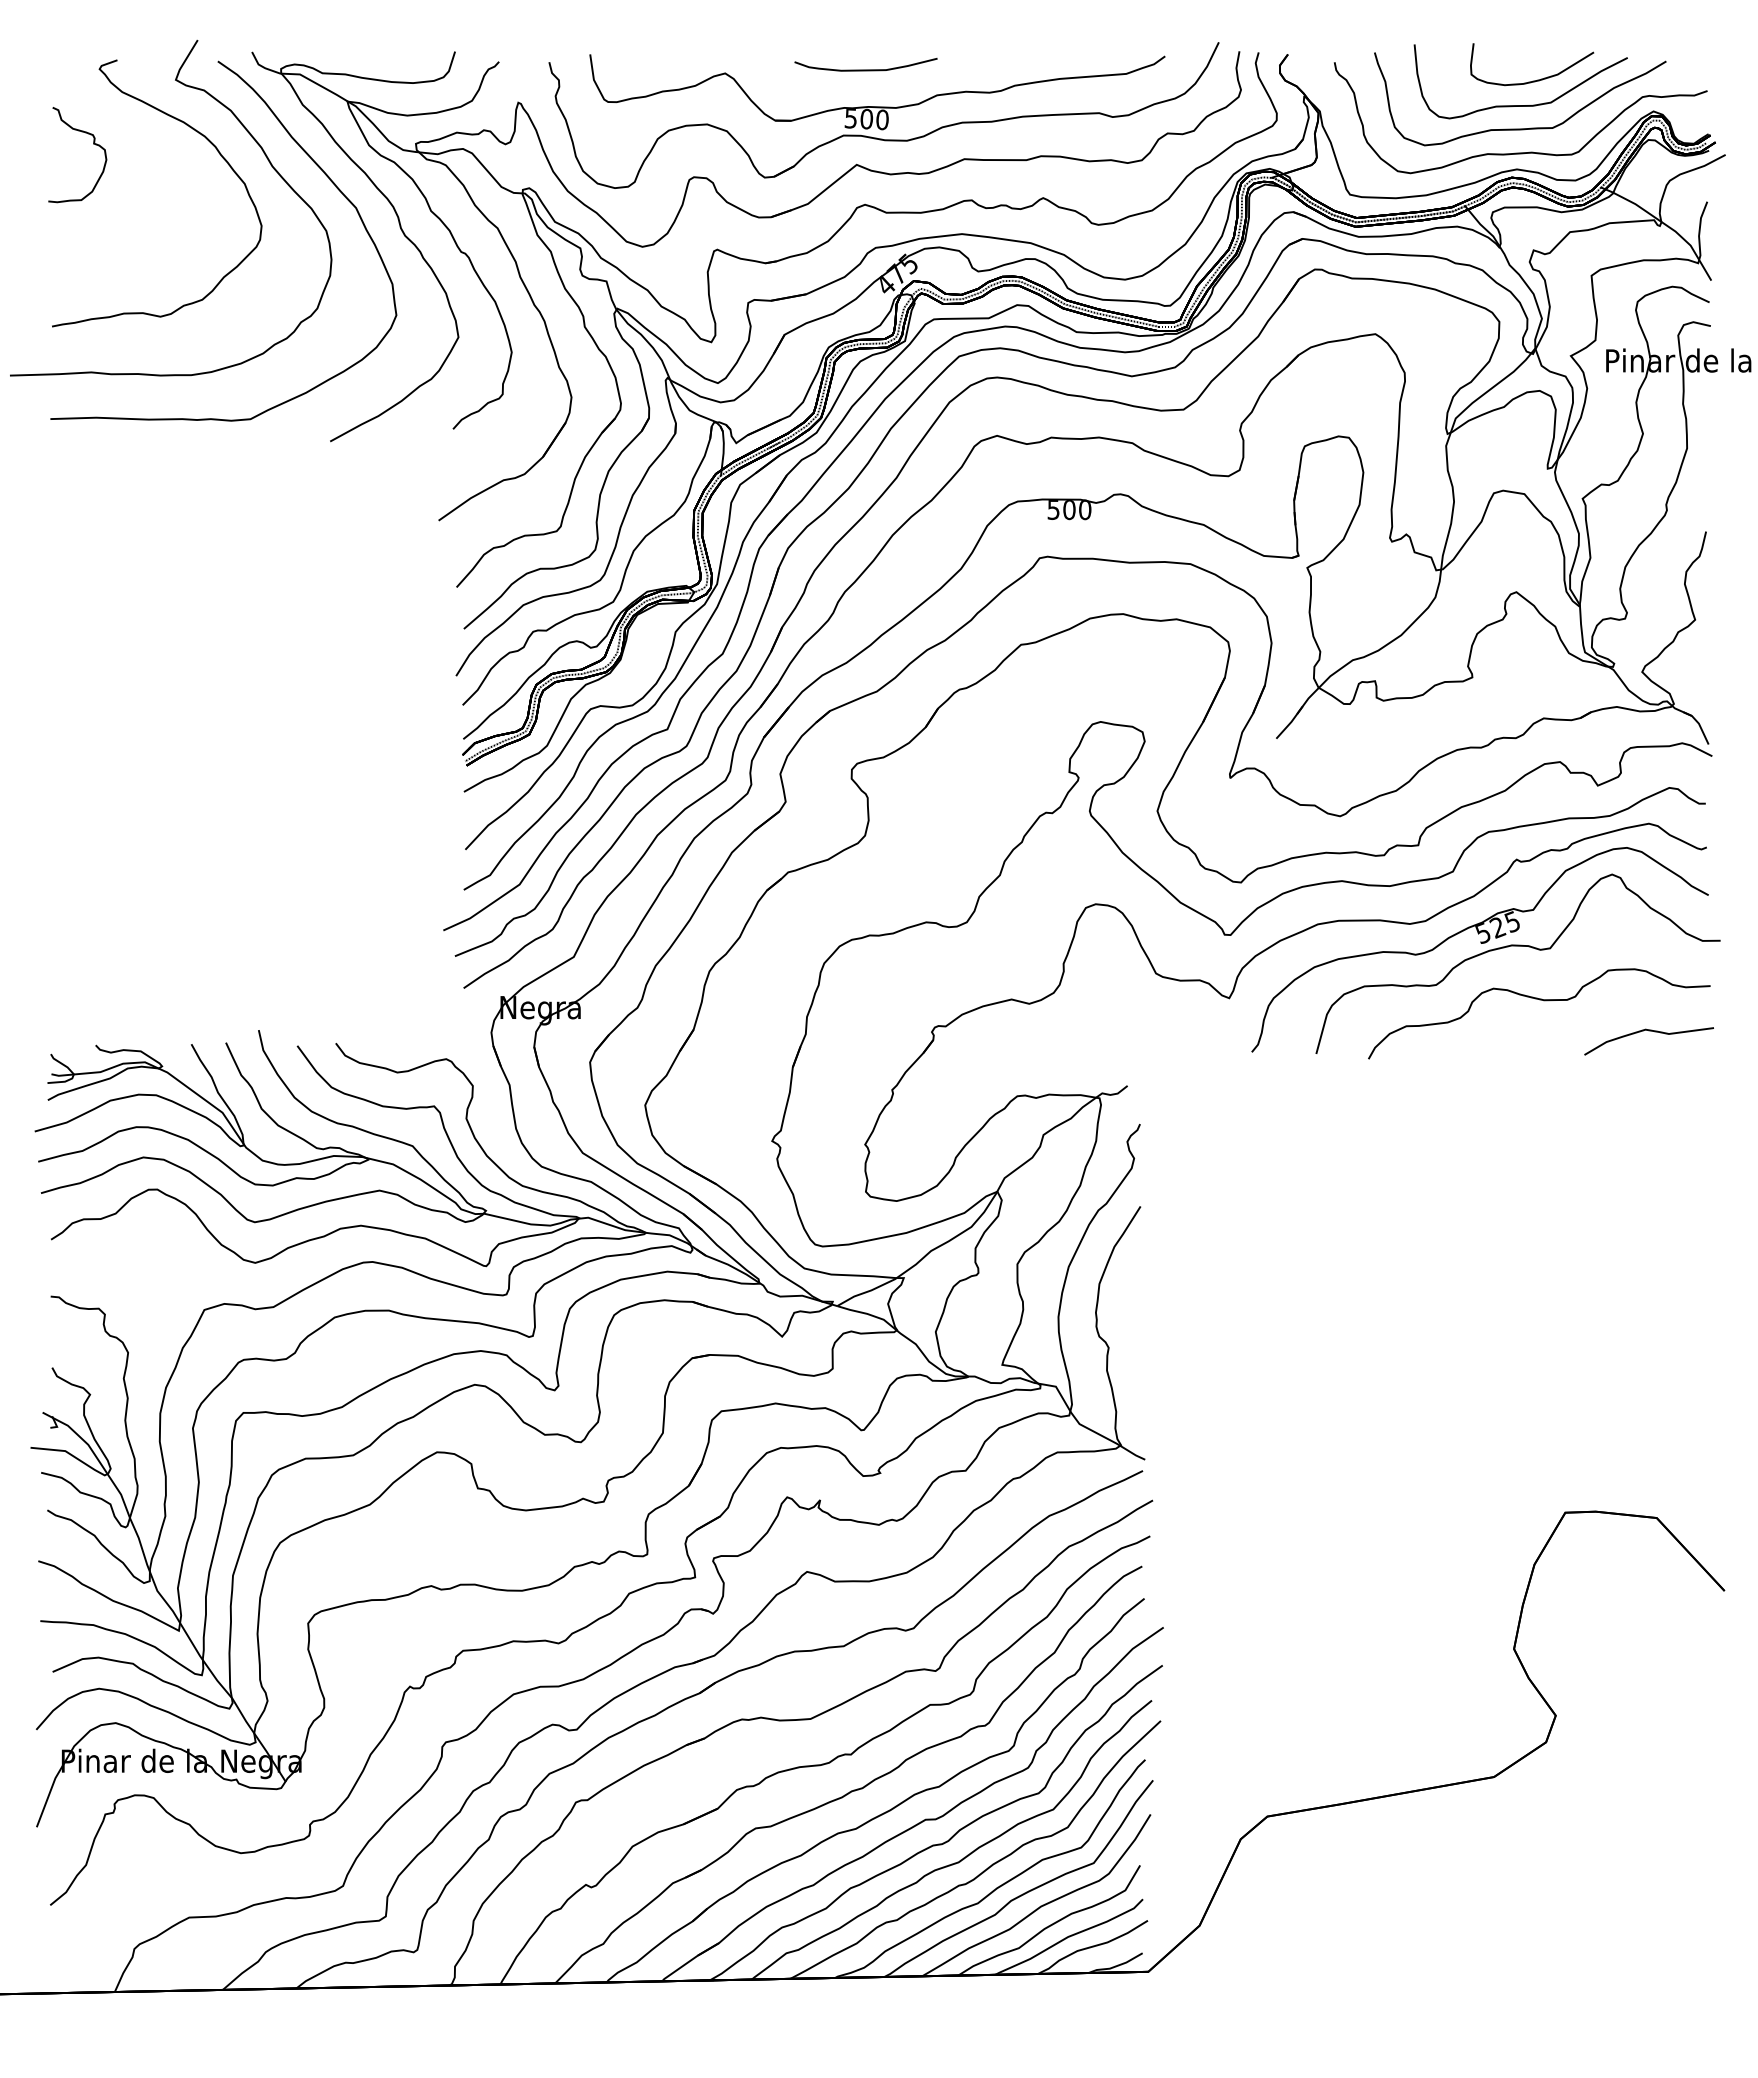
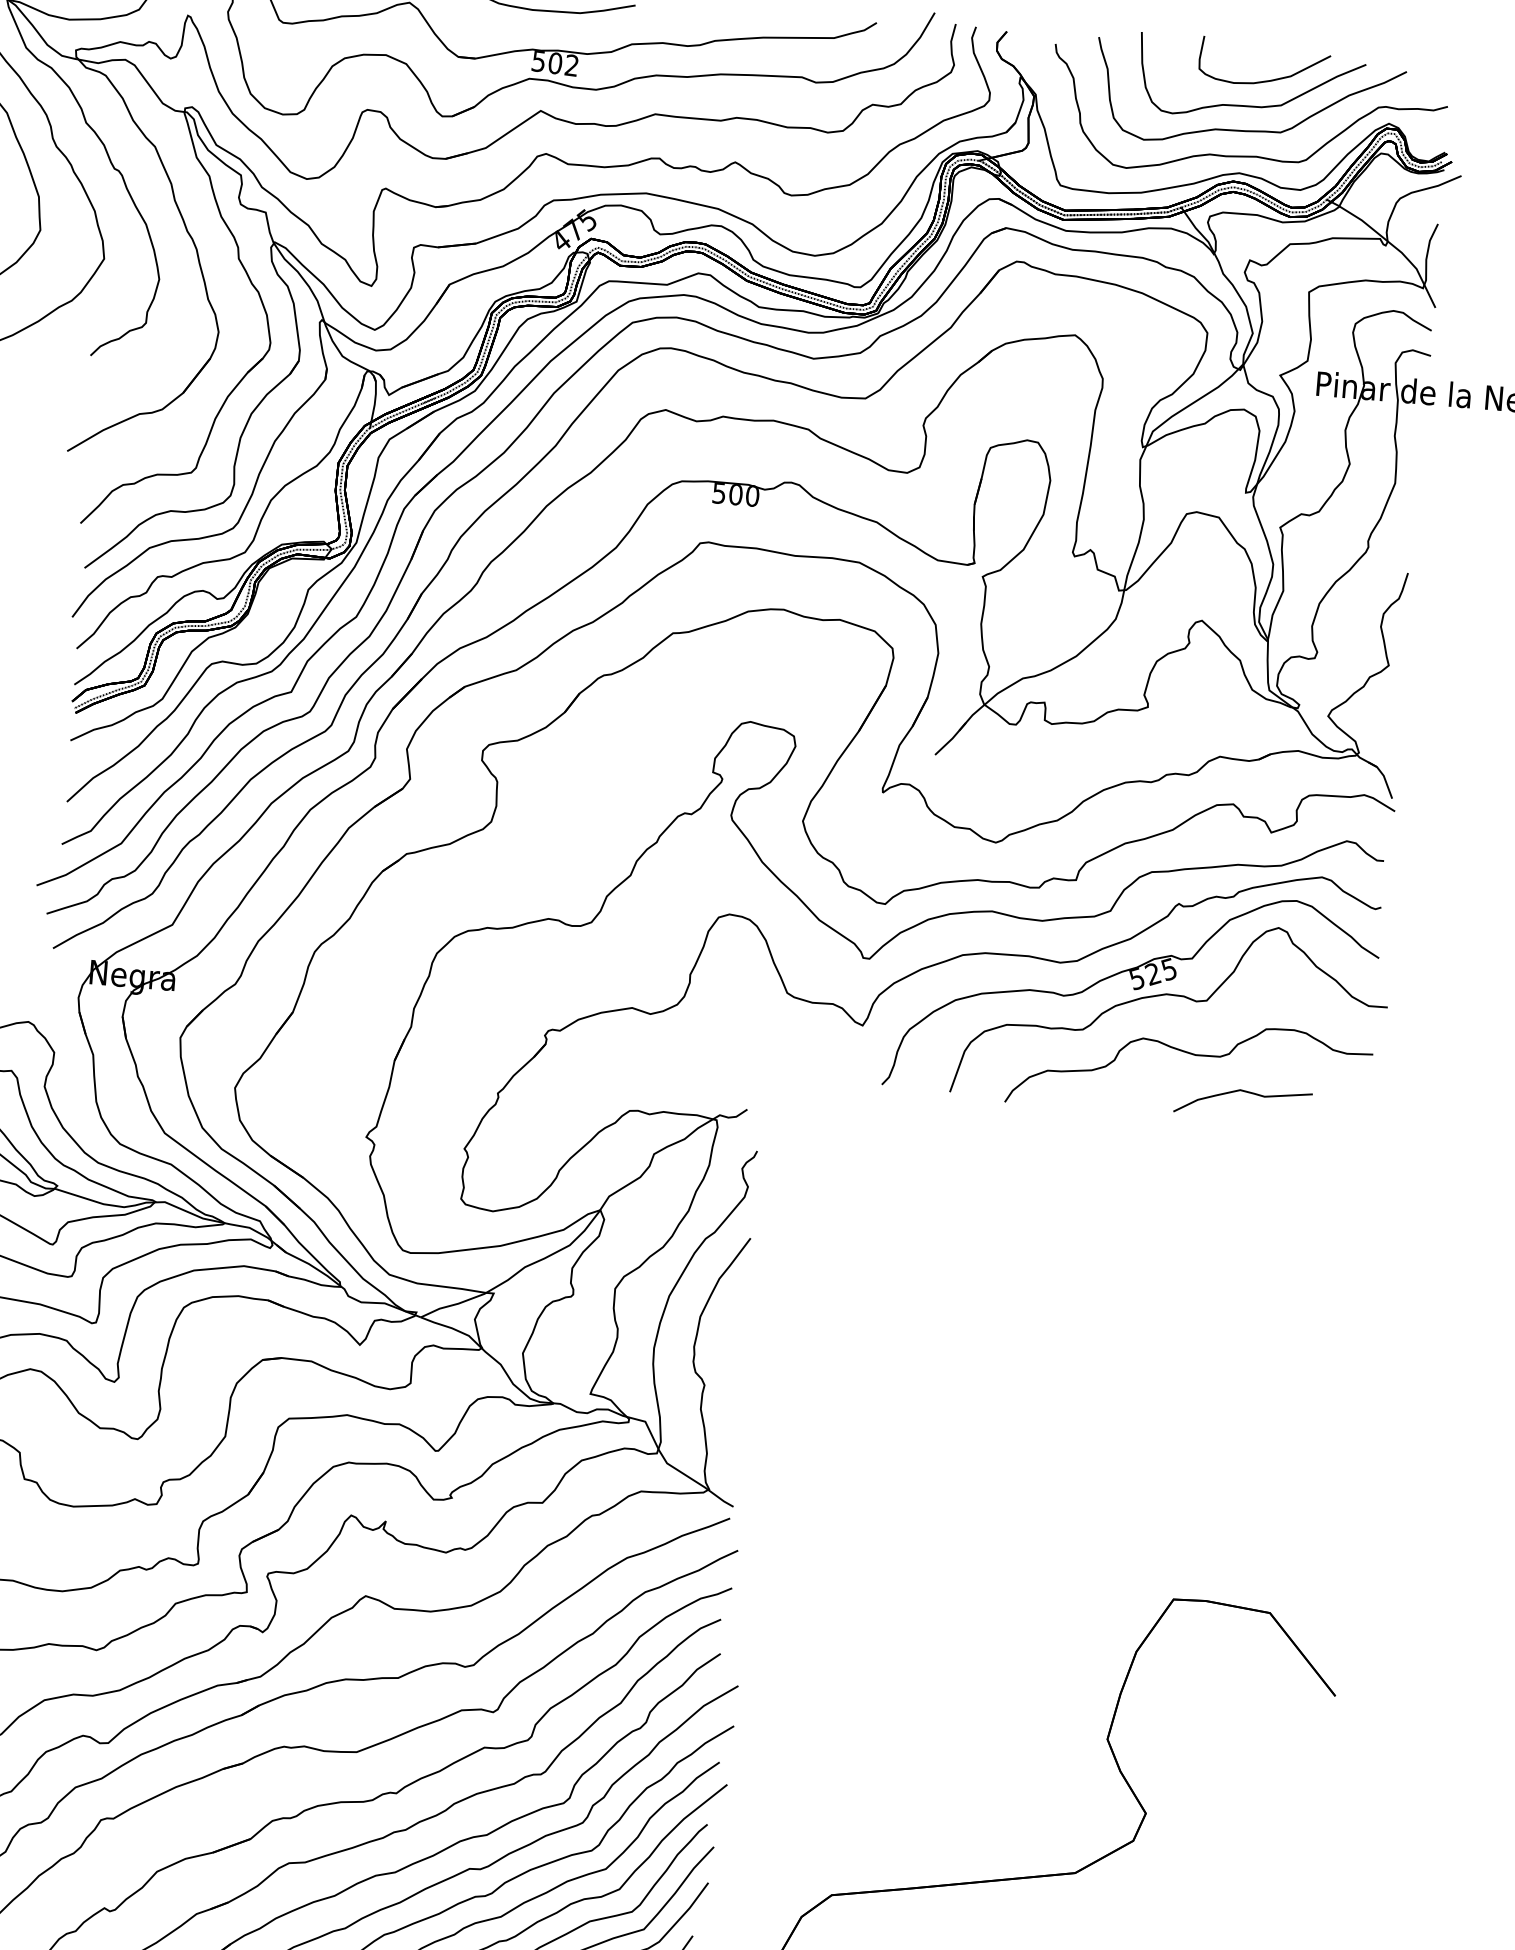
text: (882, 119) -> (572, 65), 500 -> 502
part: (1648, 1031) -> (1243, 1092), moved

